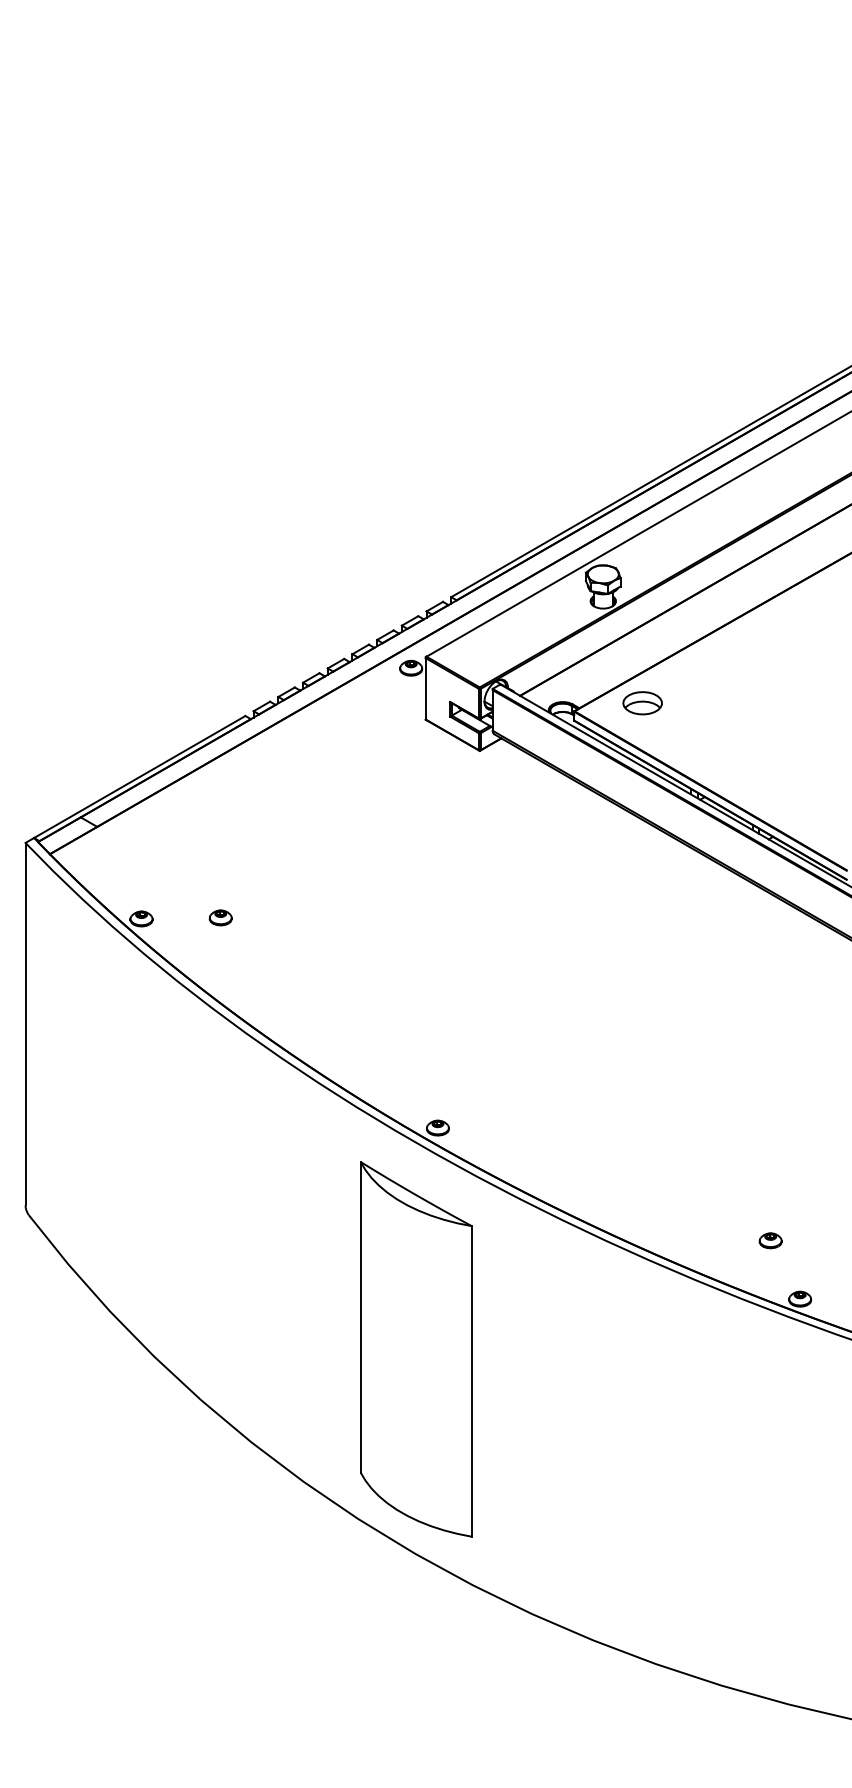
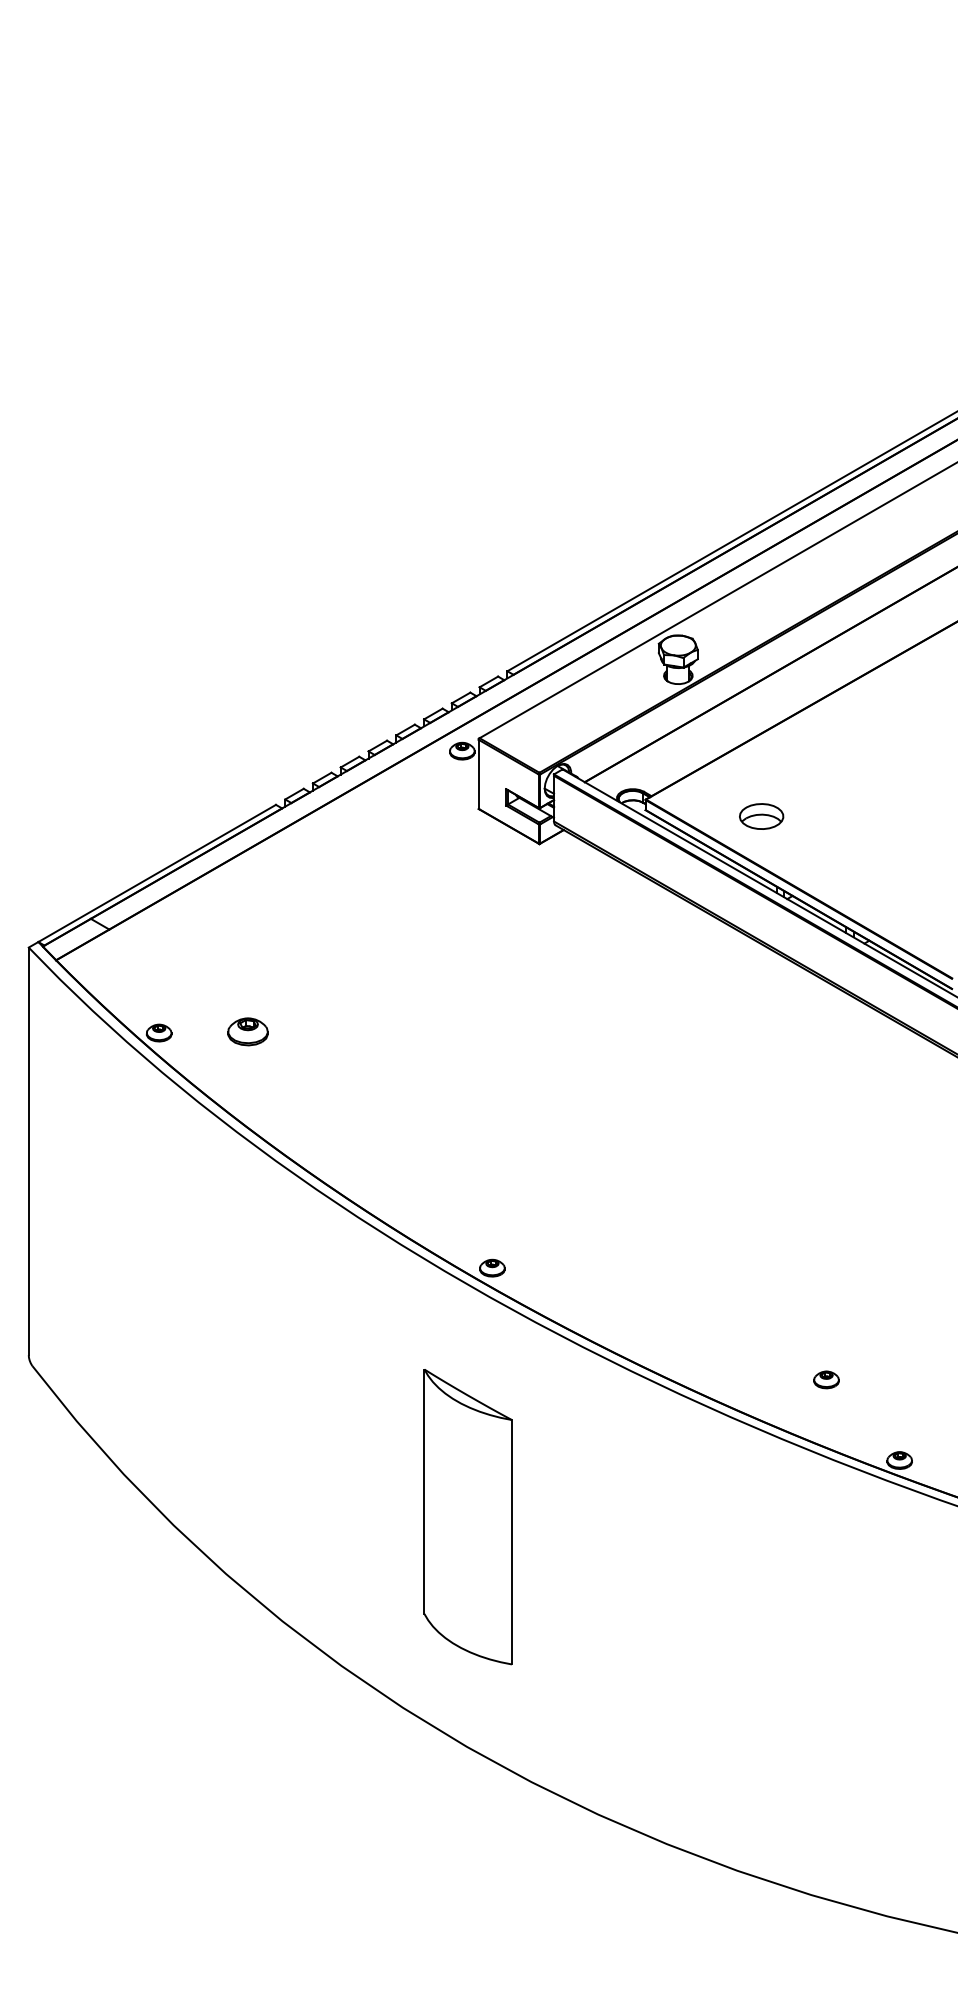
part: (642, 703) -> (761, 816), moved
part: (220, 917) -> (248, 1031), size x1.6
part: (770, 1240) -> (826, 1379), moved
part: (416, 1348) -> (468, 1516), size x0.7

